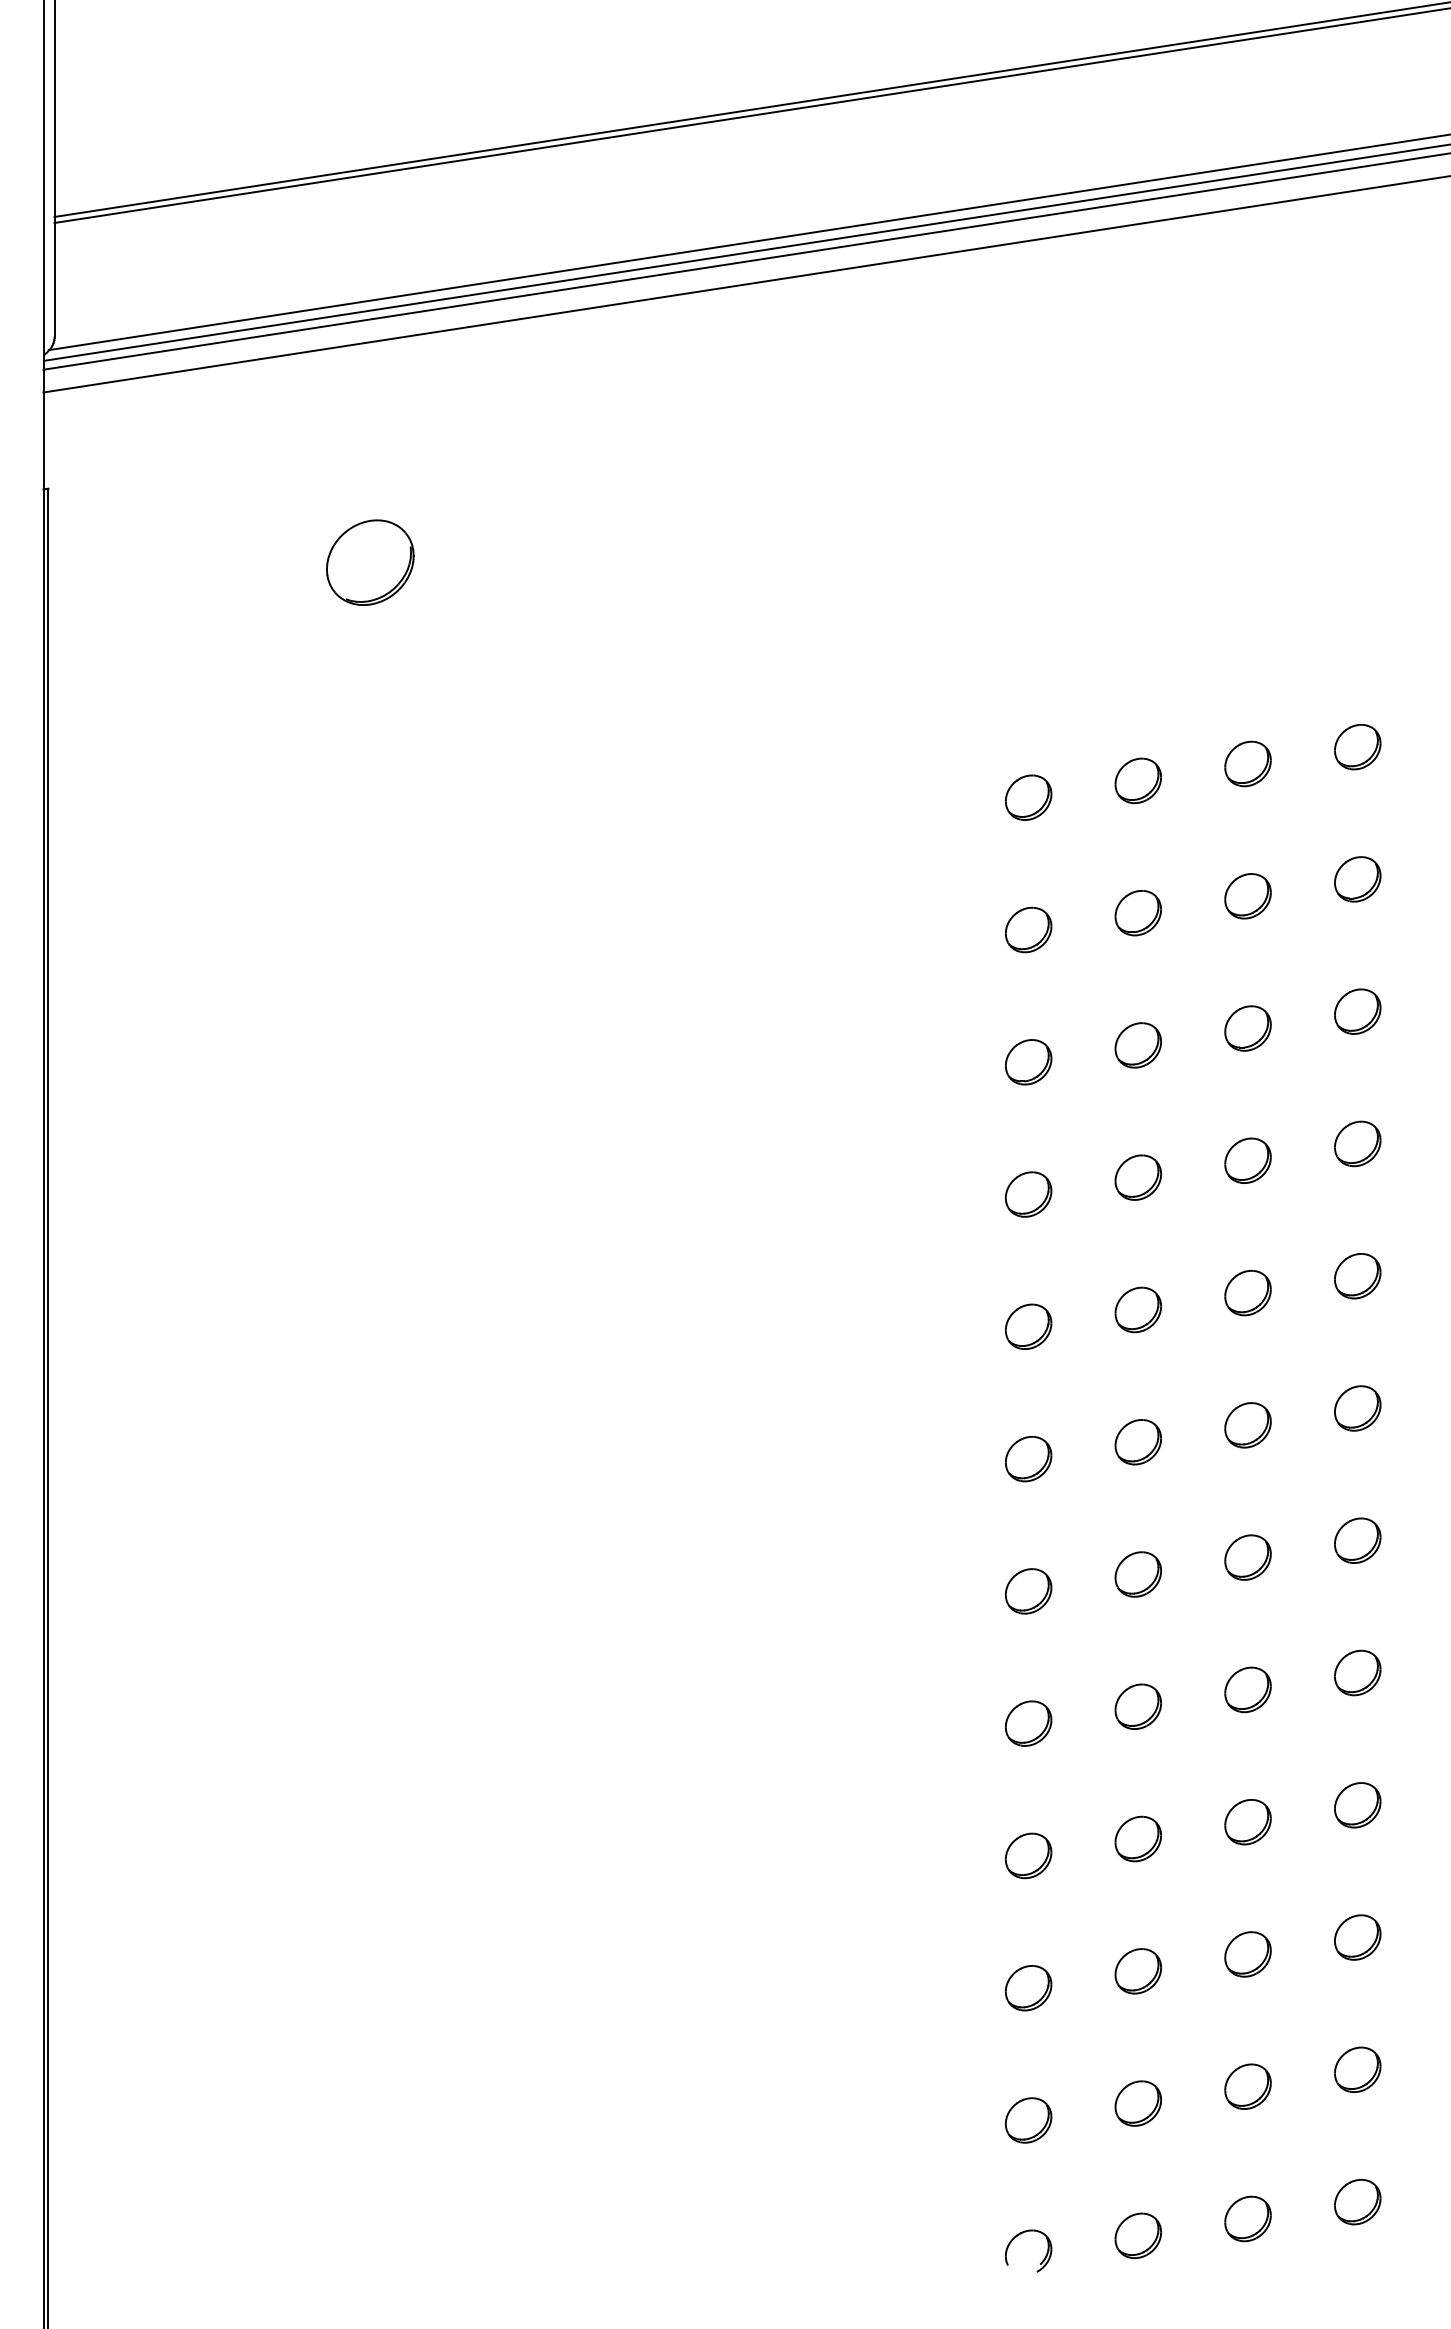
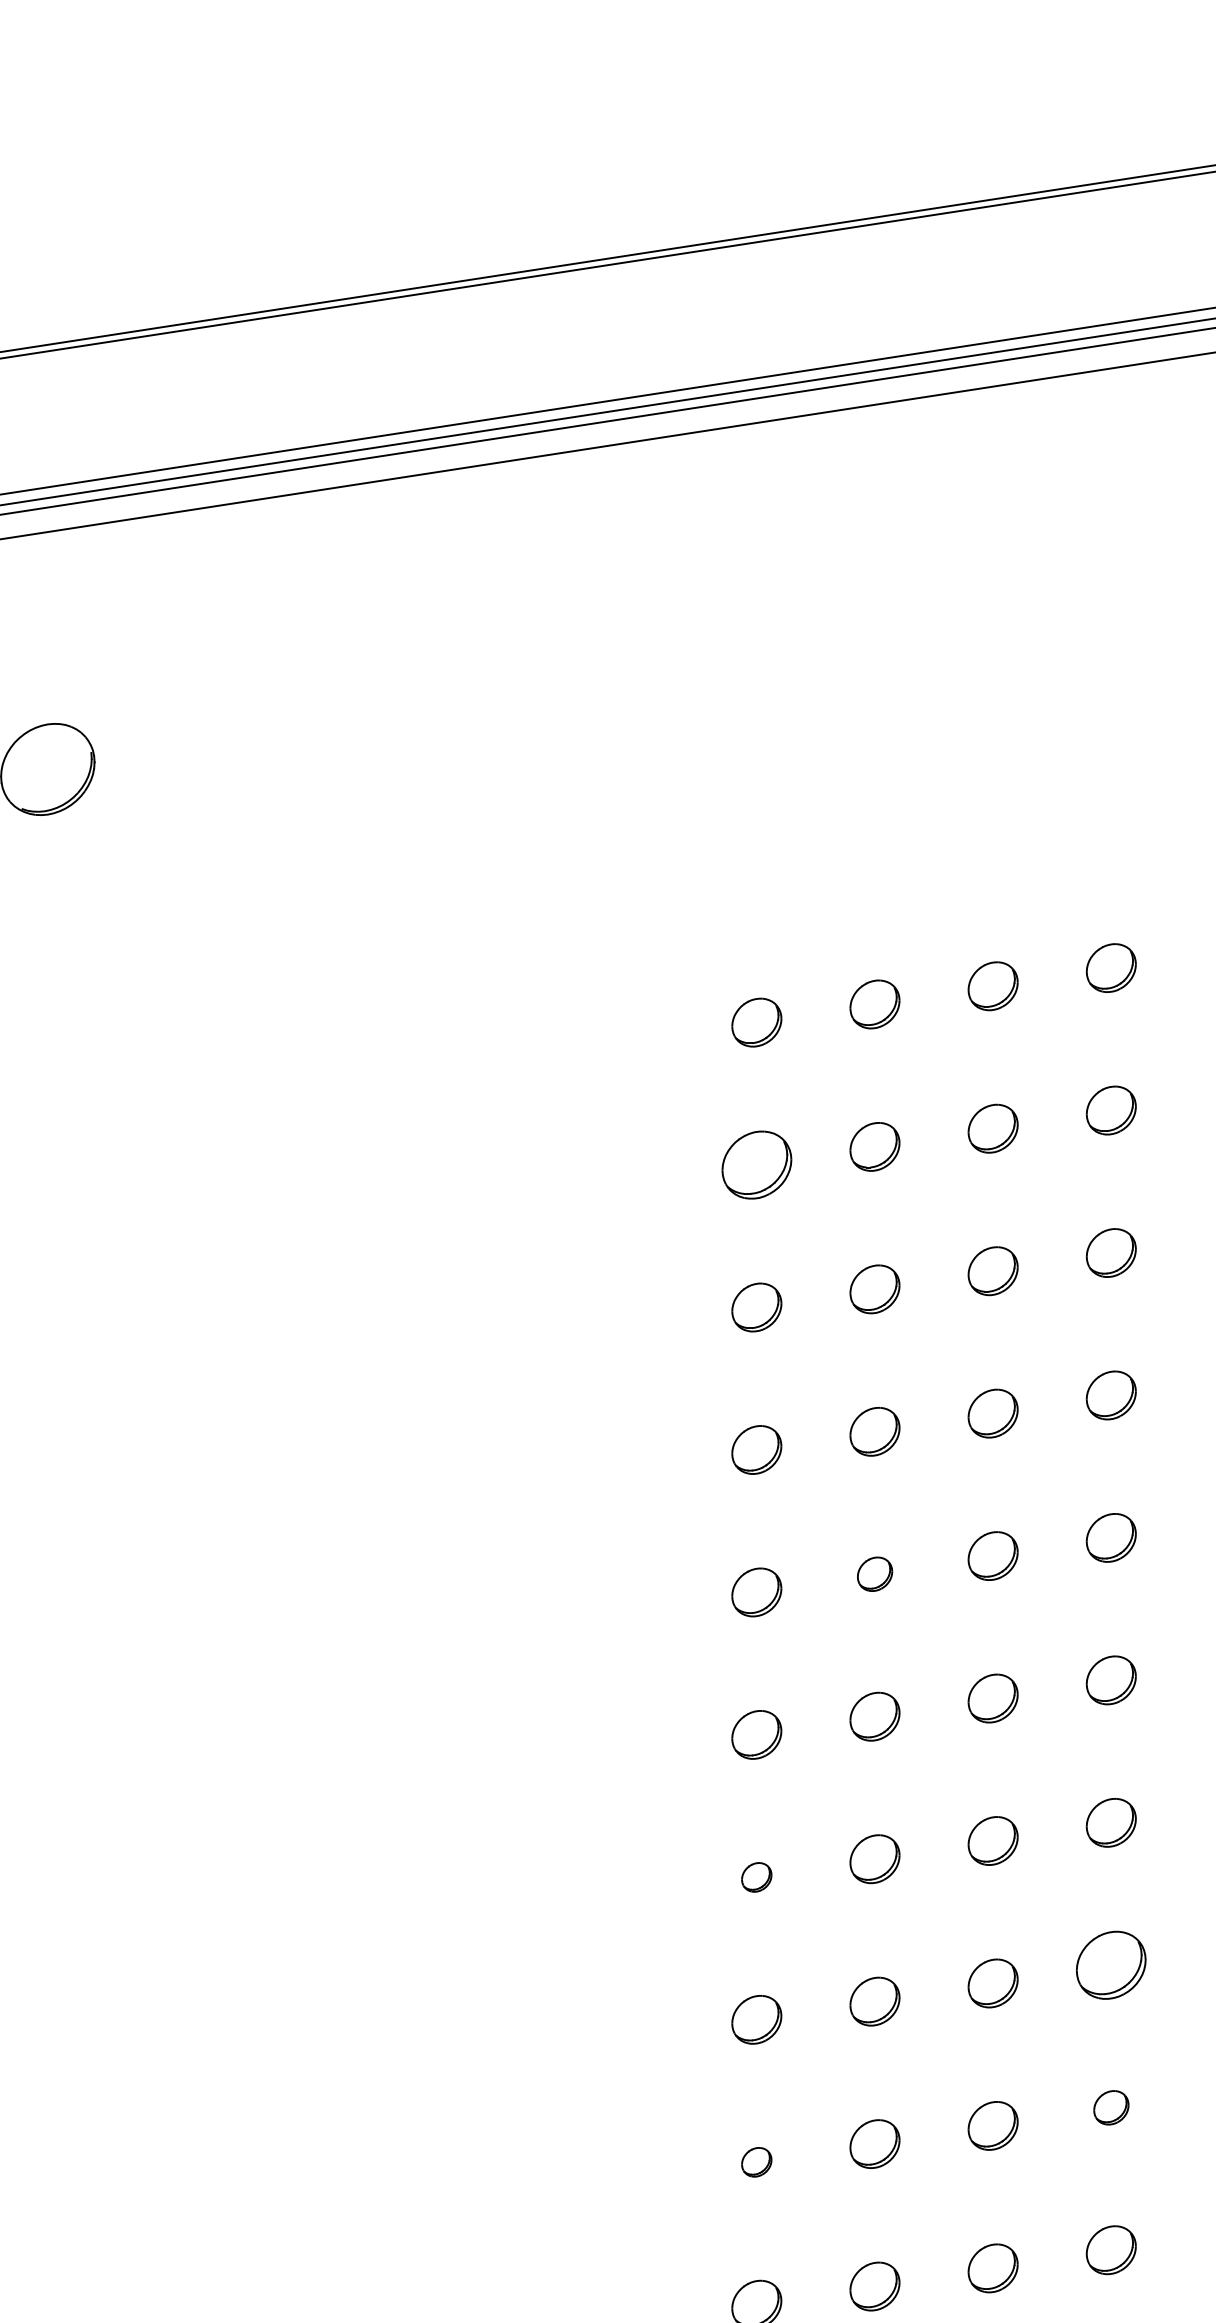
part: (1028, 929) -> (756, 1164), size x1.4
part: (1138, 1309) -> (875, 1573), size x0.7
part: (1028, 1591) -> (756, 1877), size x0.6
part: (1357, 1672) -> (1111, 1964), size x1.4
part: (1357, 1805) -> (1111, 2107), size x0.7
part: (1028, 1855) -> (756, 2161), size x0.6

